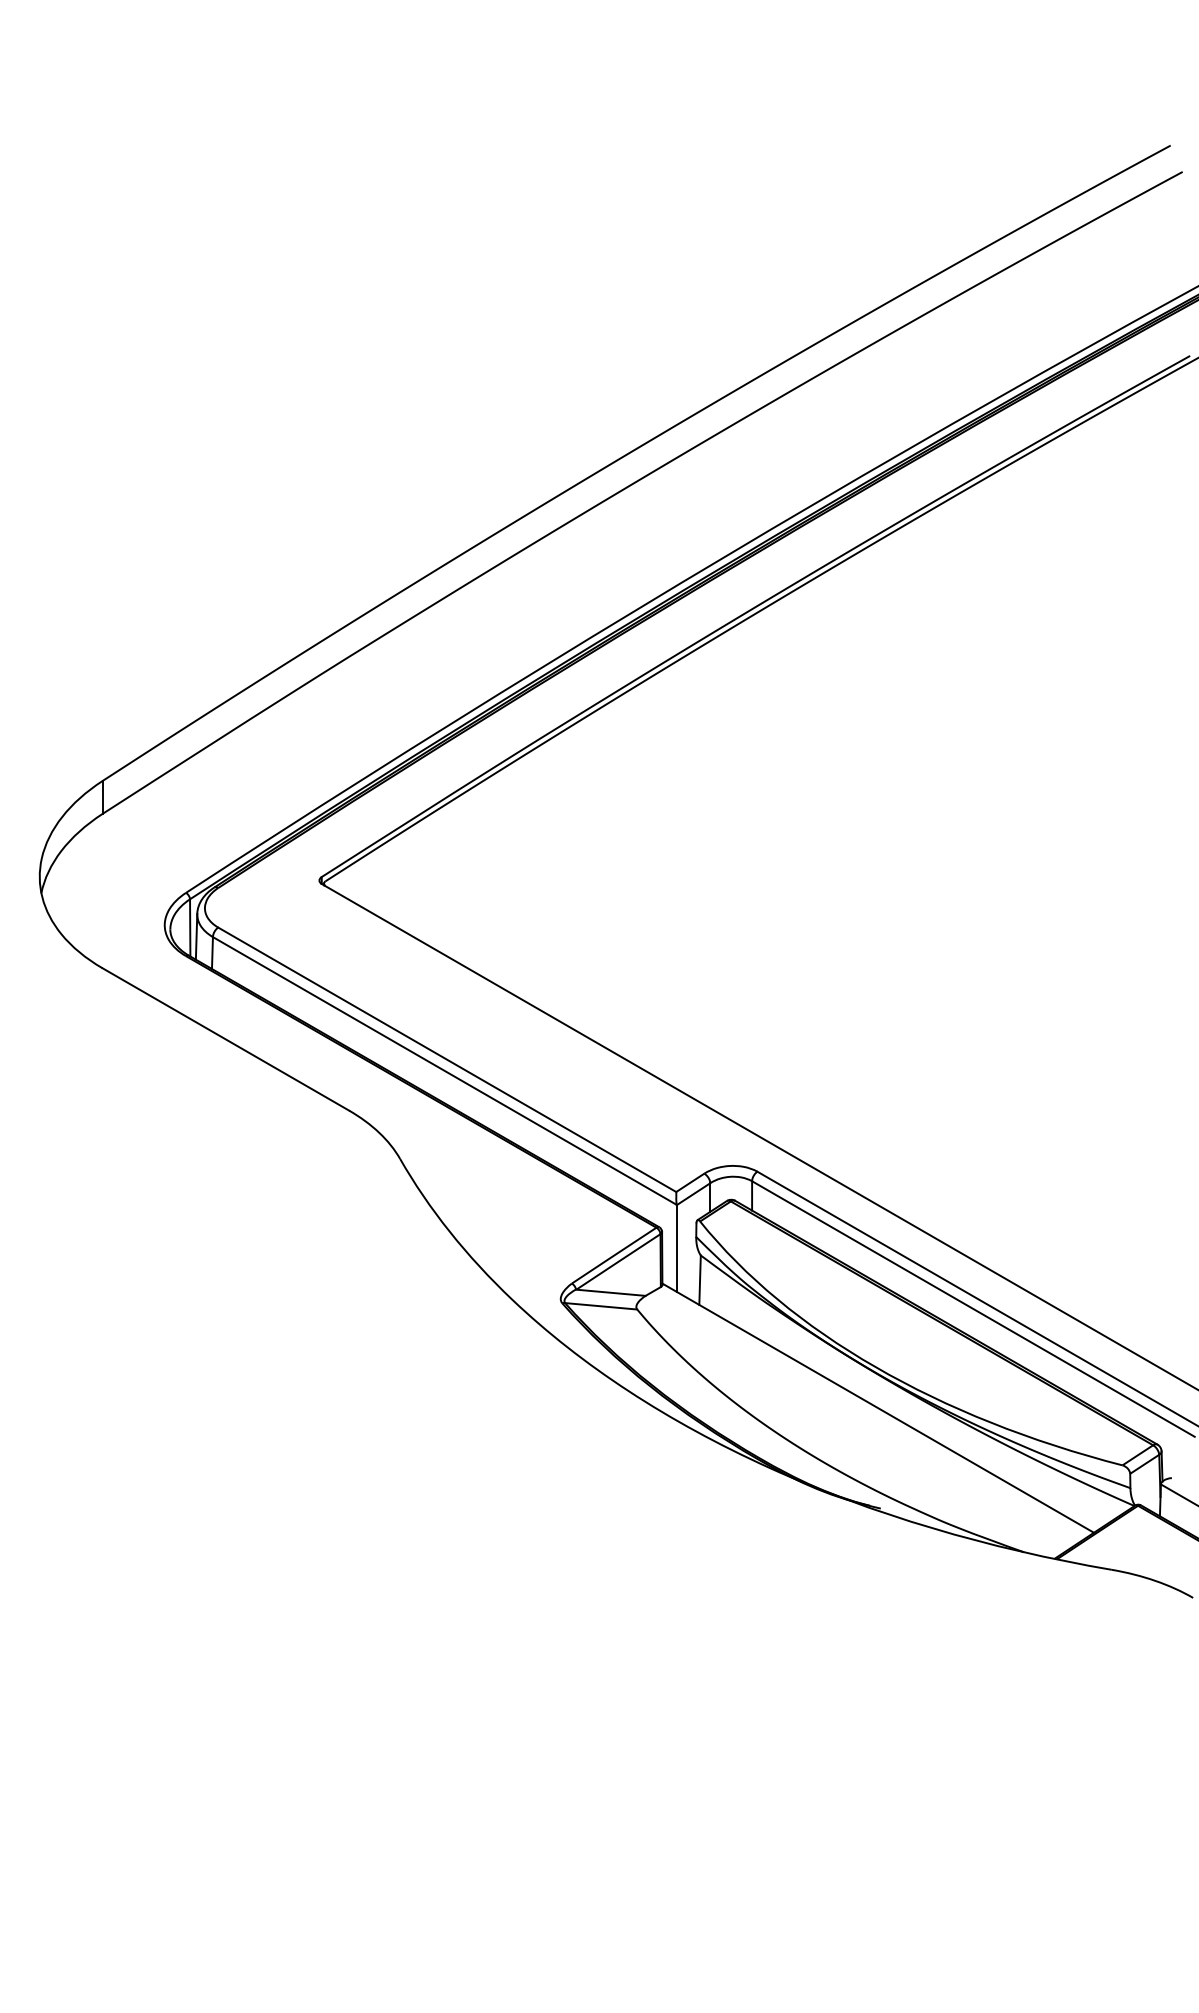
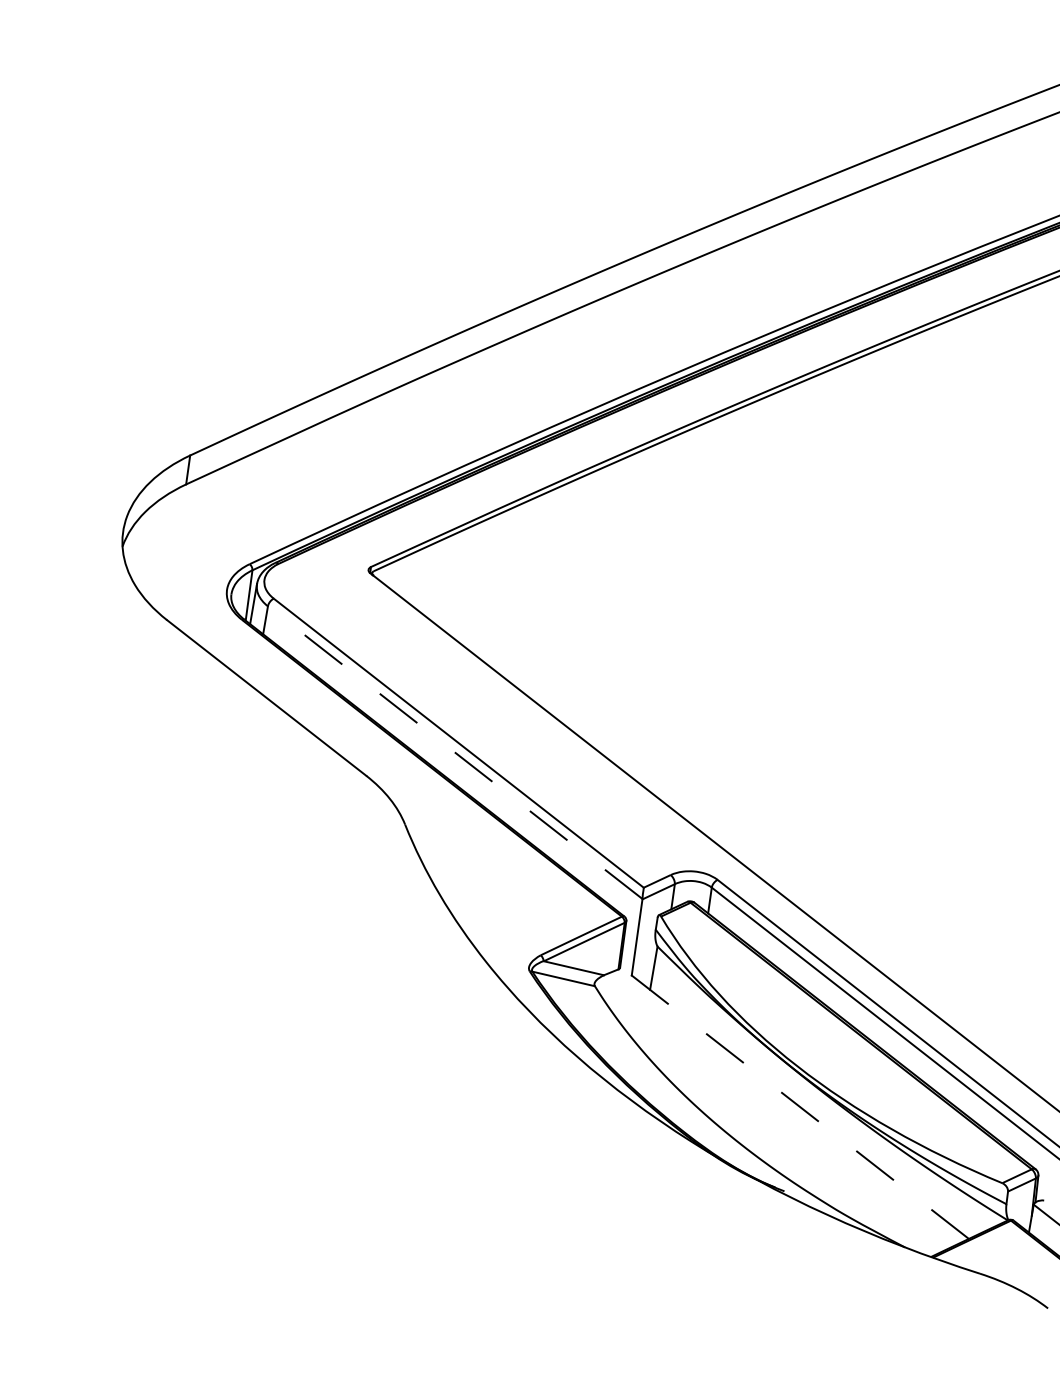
line: (444, 1070) -> (455, 752), solid -> dashed
line: (877, 1407) -> (794, 1102), solid -> dashed

